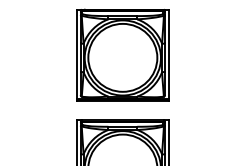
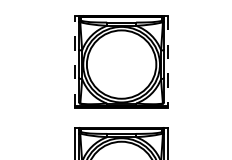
line: (76, 55) -> (75, 62), solid -> dashed
line: (169, 55) -> (168, 62), solid -> dashed

